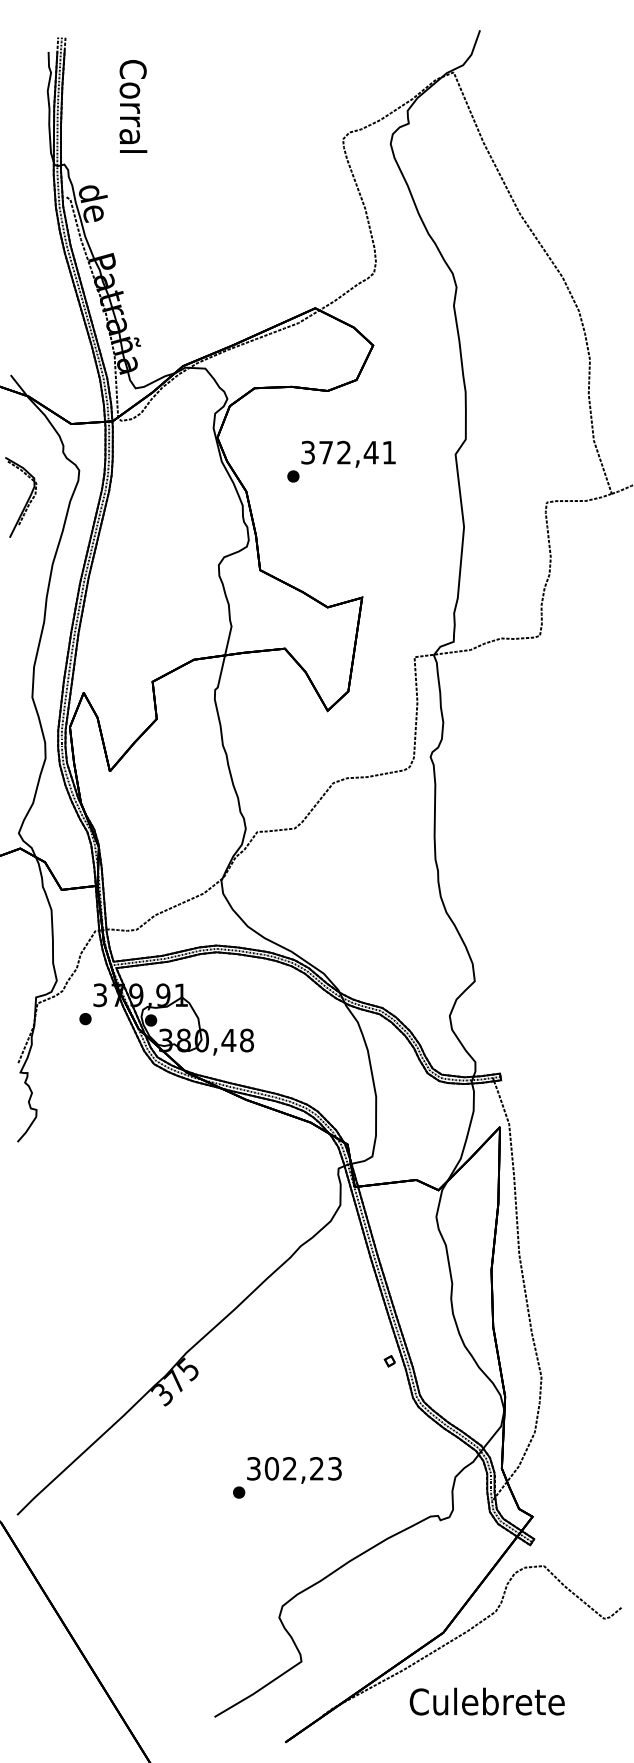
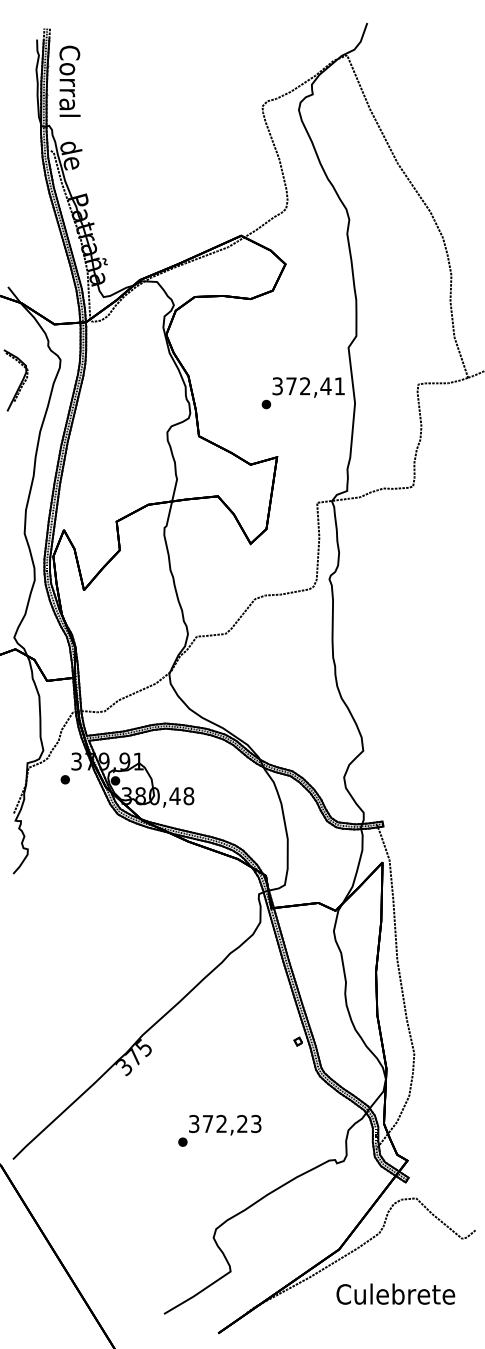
text: (132, 105) -> (69, 80), moved
text: (340, 462) -> (302, 393), moved
text: (271, 1468) -> (207, 1123), 302,23 -> 372,23
text: (486, 1700) -> (395, 1293), moved

